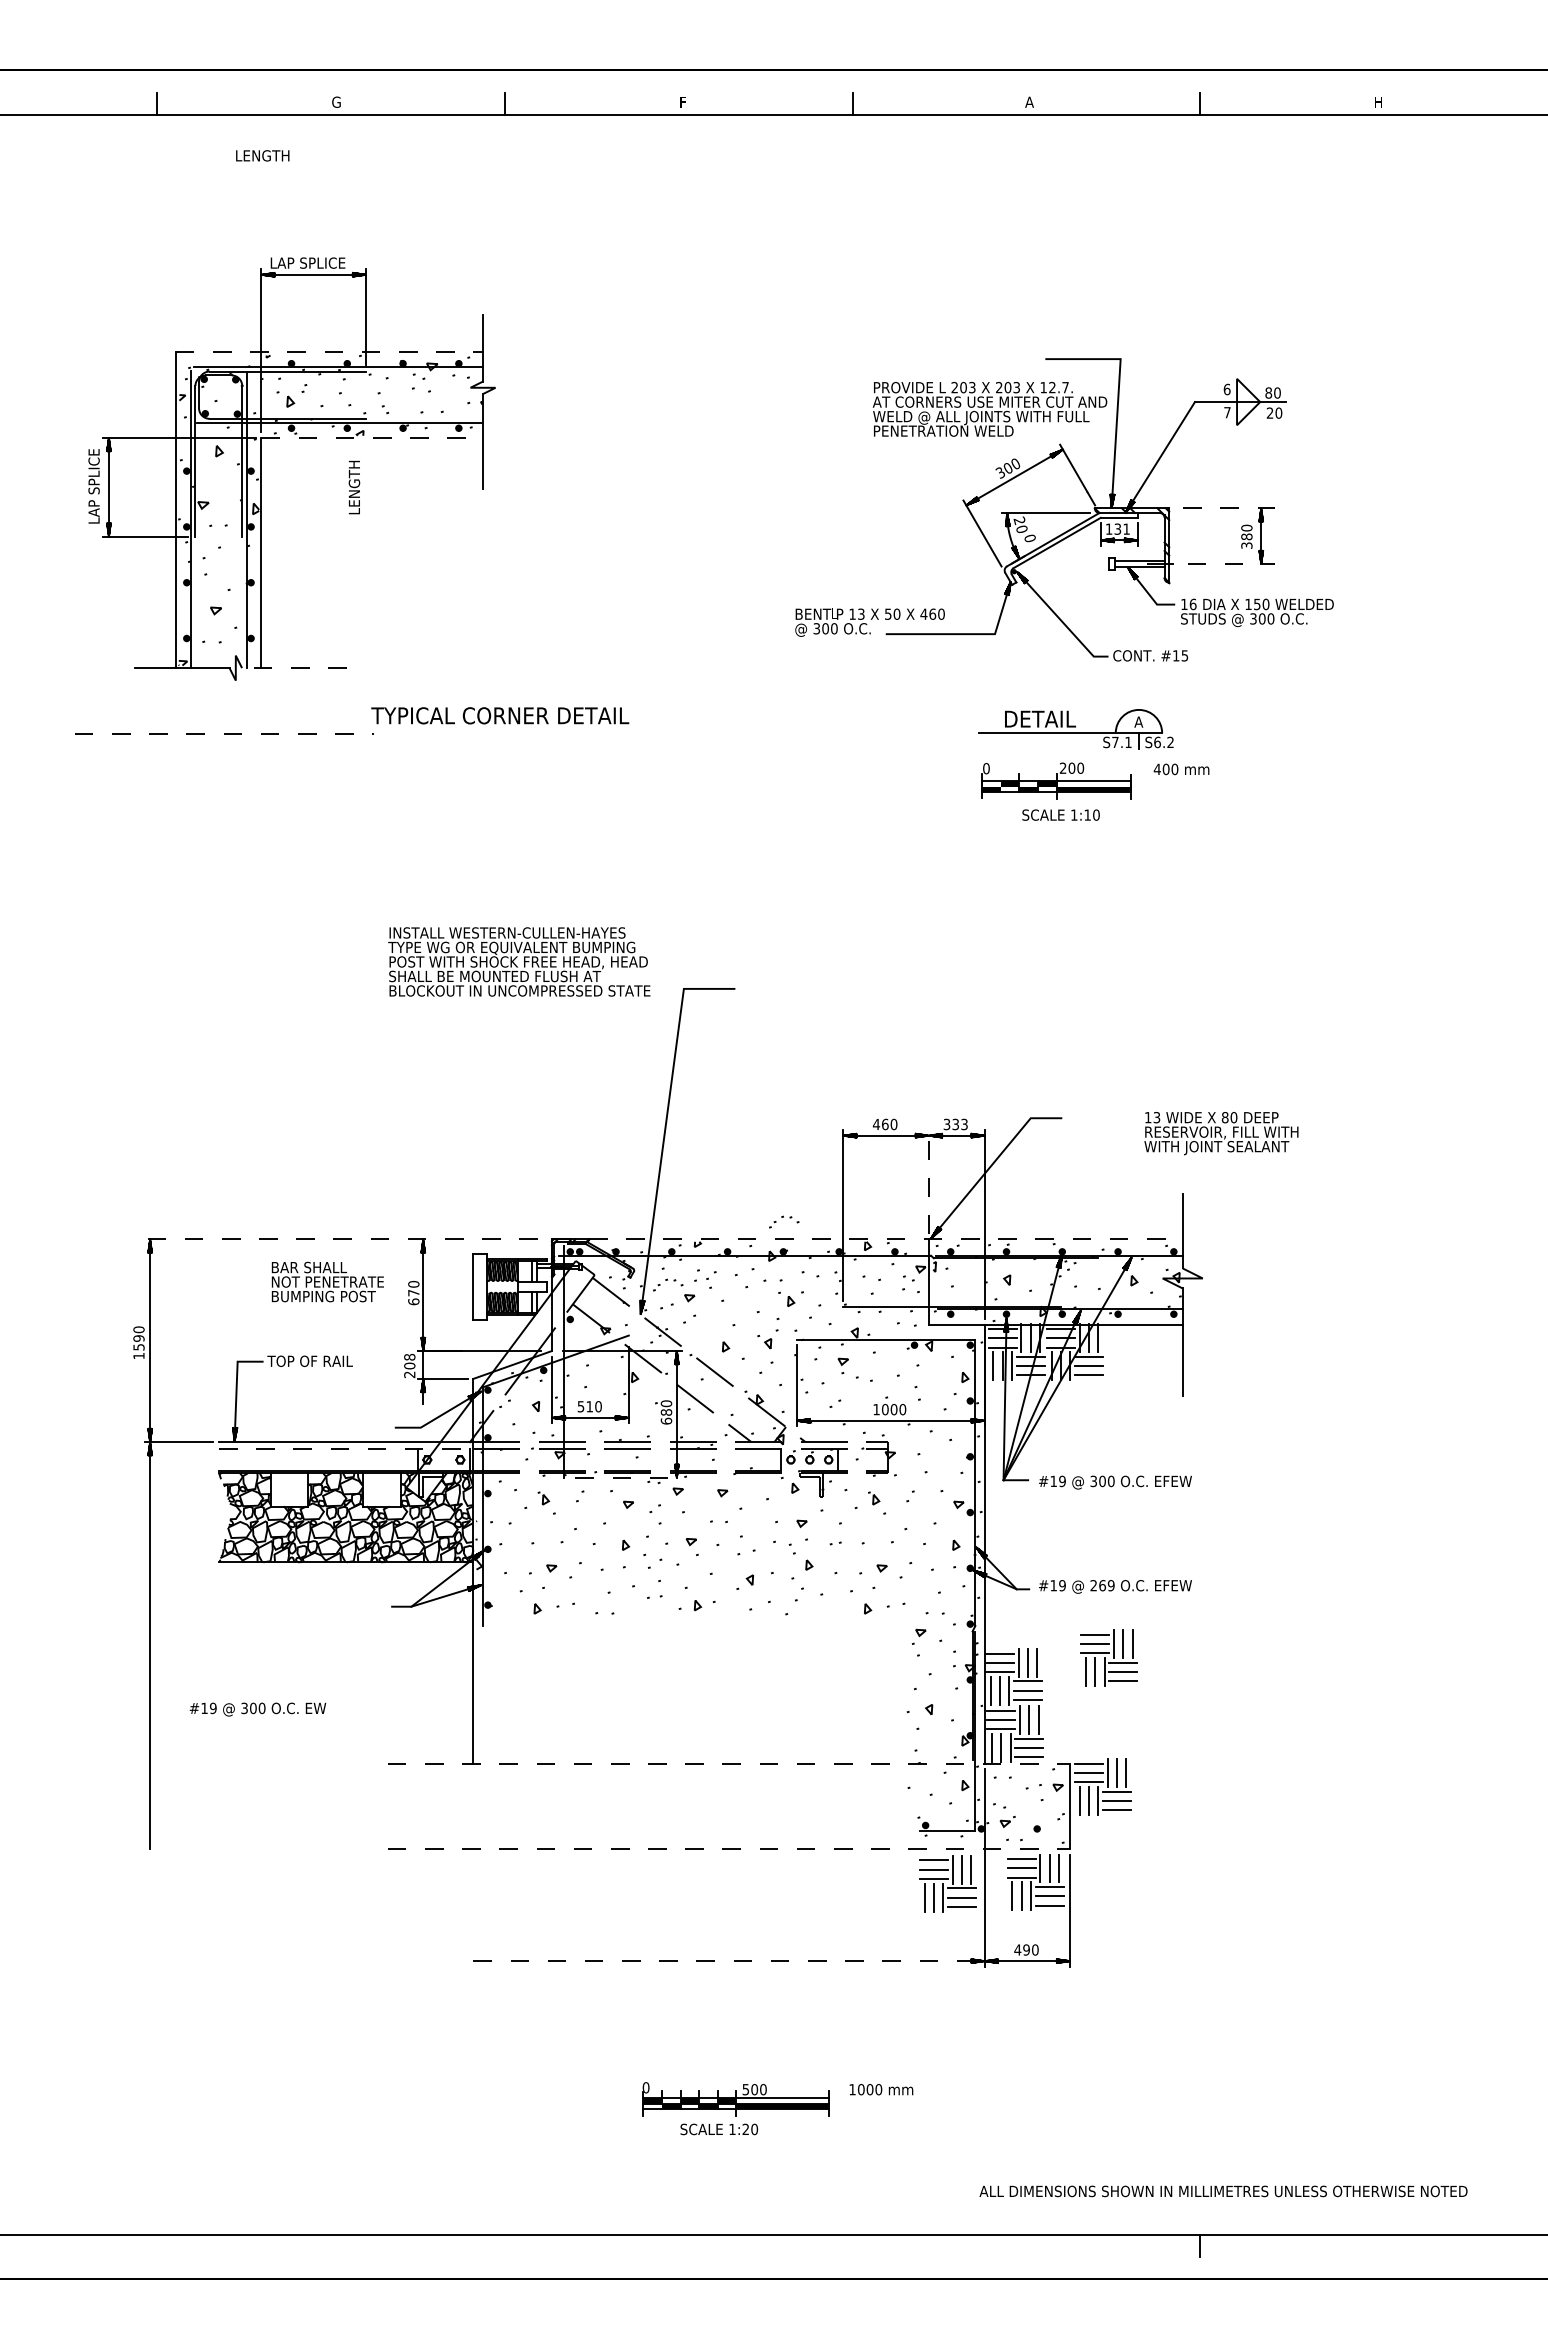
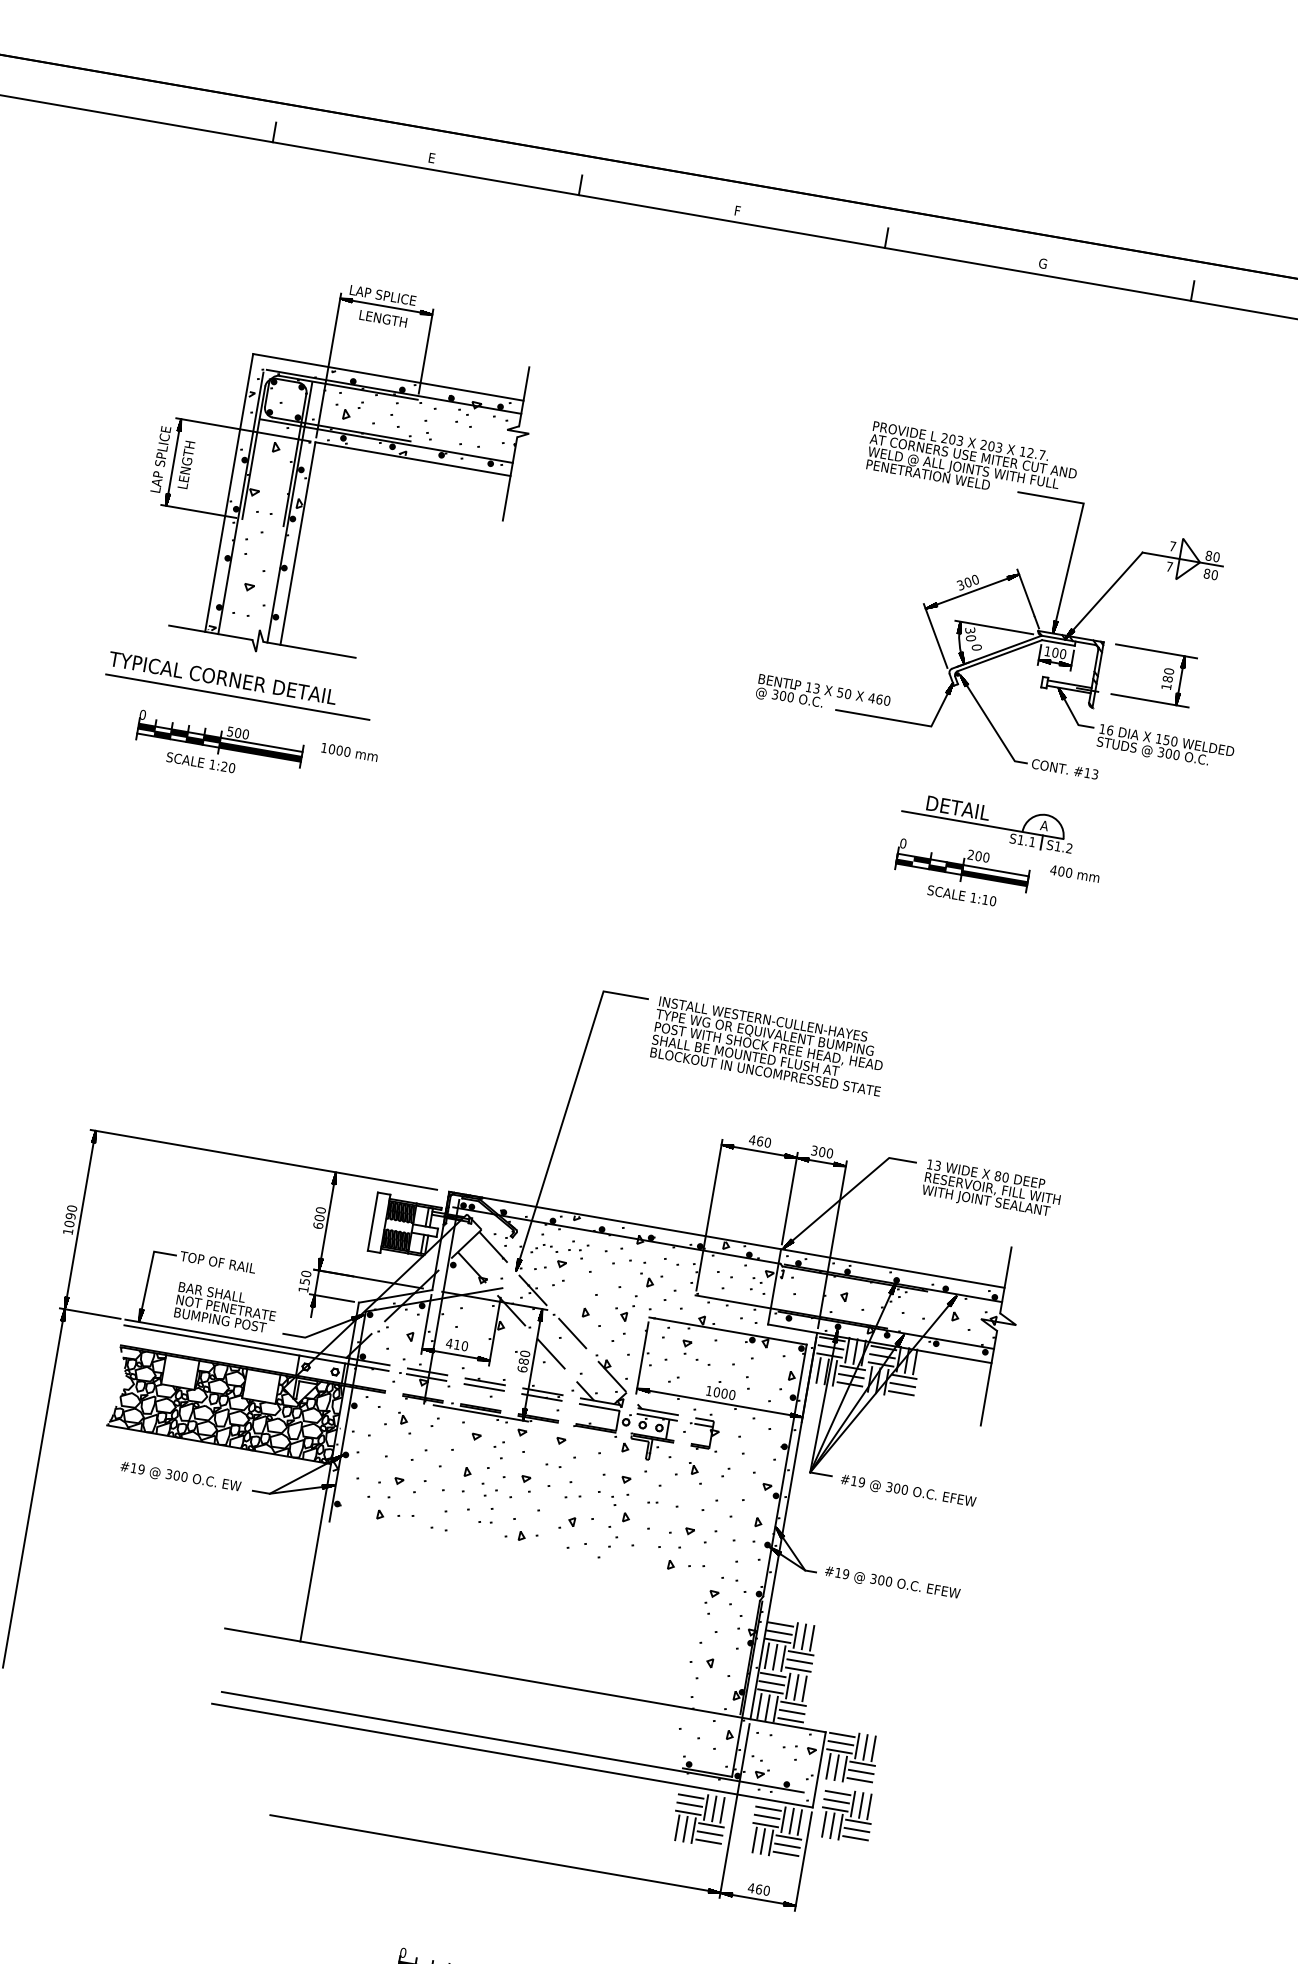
text: (336, 101) -> (432, 157), G -> E
text: (1029, 101) -> (1042, 262), A -> G
text: (262, 155) -> (383, 318), moved
line: (329, 352) -> (388, 377), dashed -> solid
text: (1226, 389) -> (1172, 546), 6 -> 7
text: (989, 409) -> (971, 462), moved
text: (1269, 412) -> (1206, 573), 20 -> 80
line: (372, 438) -> (413, 459), dashed -> solid
text: (354, 487) -> (186, 464), moved
line: (1229, 508) -> (1156, 651), dashed -> solid
text: (1018, 520) -> (969, 630), 20 -> 30
text: (1122, 528) -> (1059, 652), 131 -> 100
text: (1246, 545) -> (1166, 686), 380 -> 180
line: (1231, 564) -> (1150, 701), dashed -> solid
text: (1185, 655) -> (1095, 774), #15 -> #13
line: (293, 668) -> (308, 650), dashed -> solid
text: (500, 715) -> (223, 677), moved
line: (224, 733) -> (238, 696), dashed -> solid
text: (1115, 741) -> (1021, 839), S7.1 -> S1.1
text: (1157, 742) -> (1057, 846), S6.2 -> S1.2
part: (254, 792) -> (255, 753), added
text: (519, 961) -> (769, 1046), moved
text: (959, 1124) -> (825, 1152), 333 -> 300
text: (1221, 1133) -> (992, 1189), moved
line: (928, 1182) -> (789, 1199), dashed -> solid
part: (784, 1221) -> (656, 1211), removed
line: (341, 1239) -> (264, 1159), dashed -> solid
line: (867, 1239) -> (727, 1239), dashed -> solid
text: (327, 1281) -> (225, 1307), moved
text: (413, 1292) -> (319, 1217), 670 -> 600
text: (138, 1346) -> (69, 1223), 1590 -> 1090
text: (409, 1365) -> (304, 1281), 208 -> 150
text: (580, 1406) -> (449, 1343), 510 -> 410
line: (346, 1448) -> (236, 1344), dashed -> solid
line: (628, 1477) -> (480, 1413), dashed -> solid
text: (1102, 1585) -> (881, 1580), 269 -> 300
part: (1108, 1657) -> (846, 1815), moved
text: (257, 1709) -> (180, 1477), moved
line: (729, 1763) -> (525, 1680), dashed -> solid
line: (726, 1834) -> (512, 1742), added
line: (729, 1849) -> (512, 1755), dashed -> solid
text: (1026, 1949) -> (759, 1888), 490 -> 460
line: (728, 1961) -> (494, 1854), dashed -> solid

